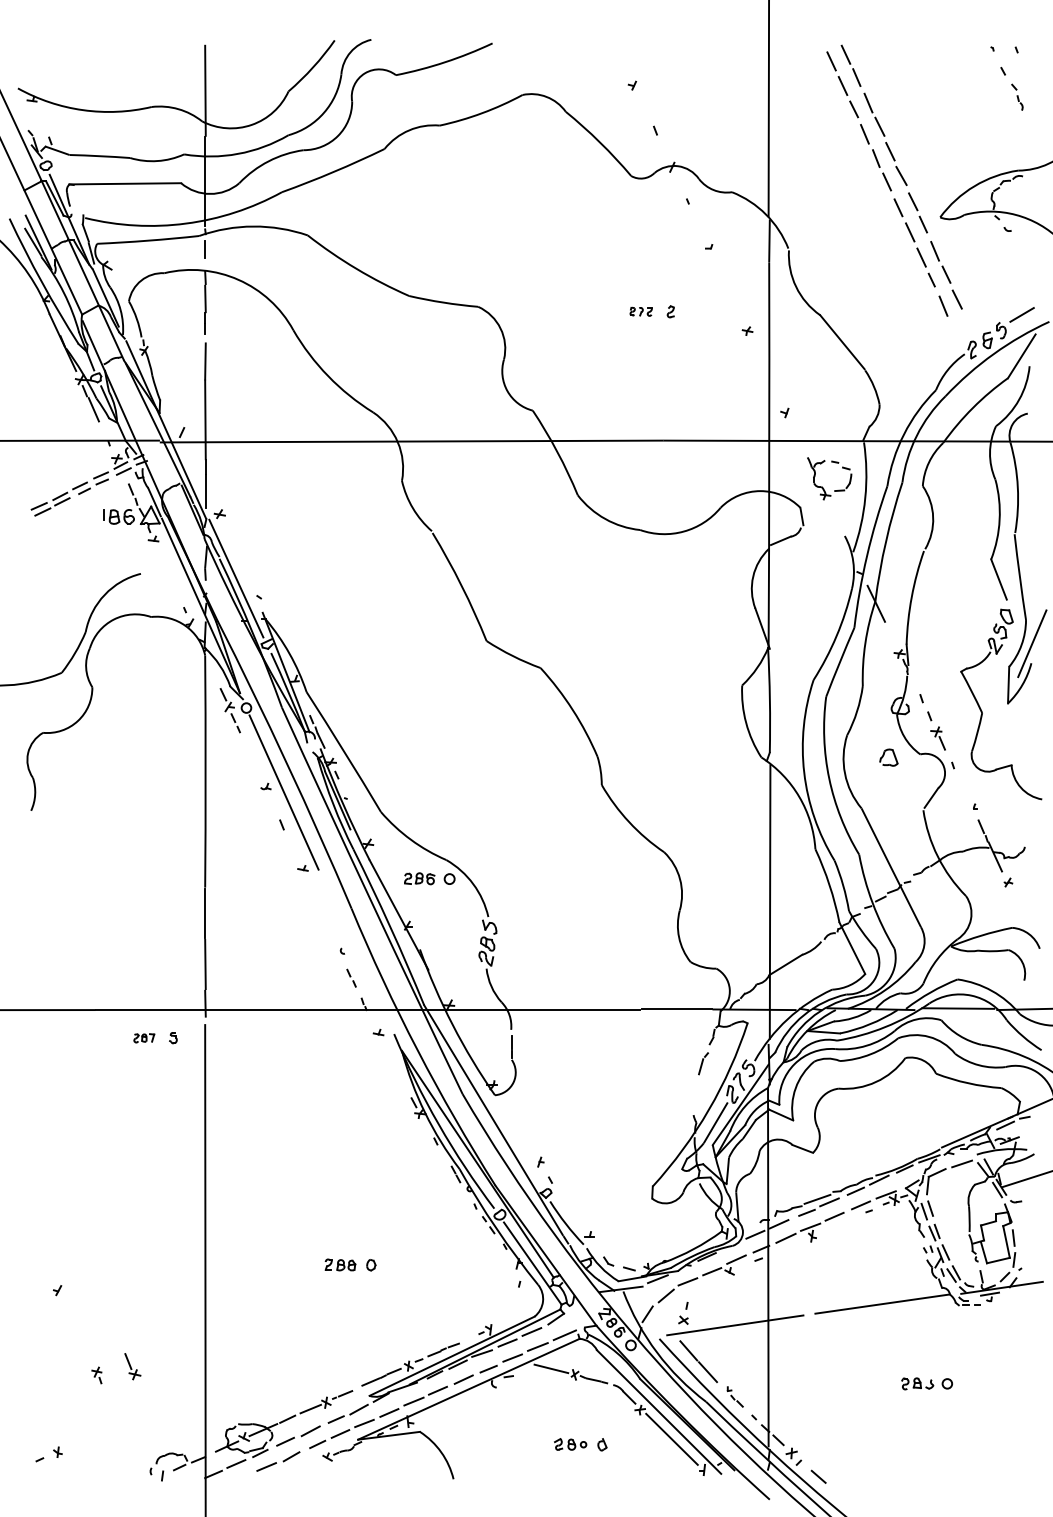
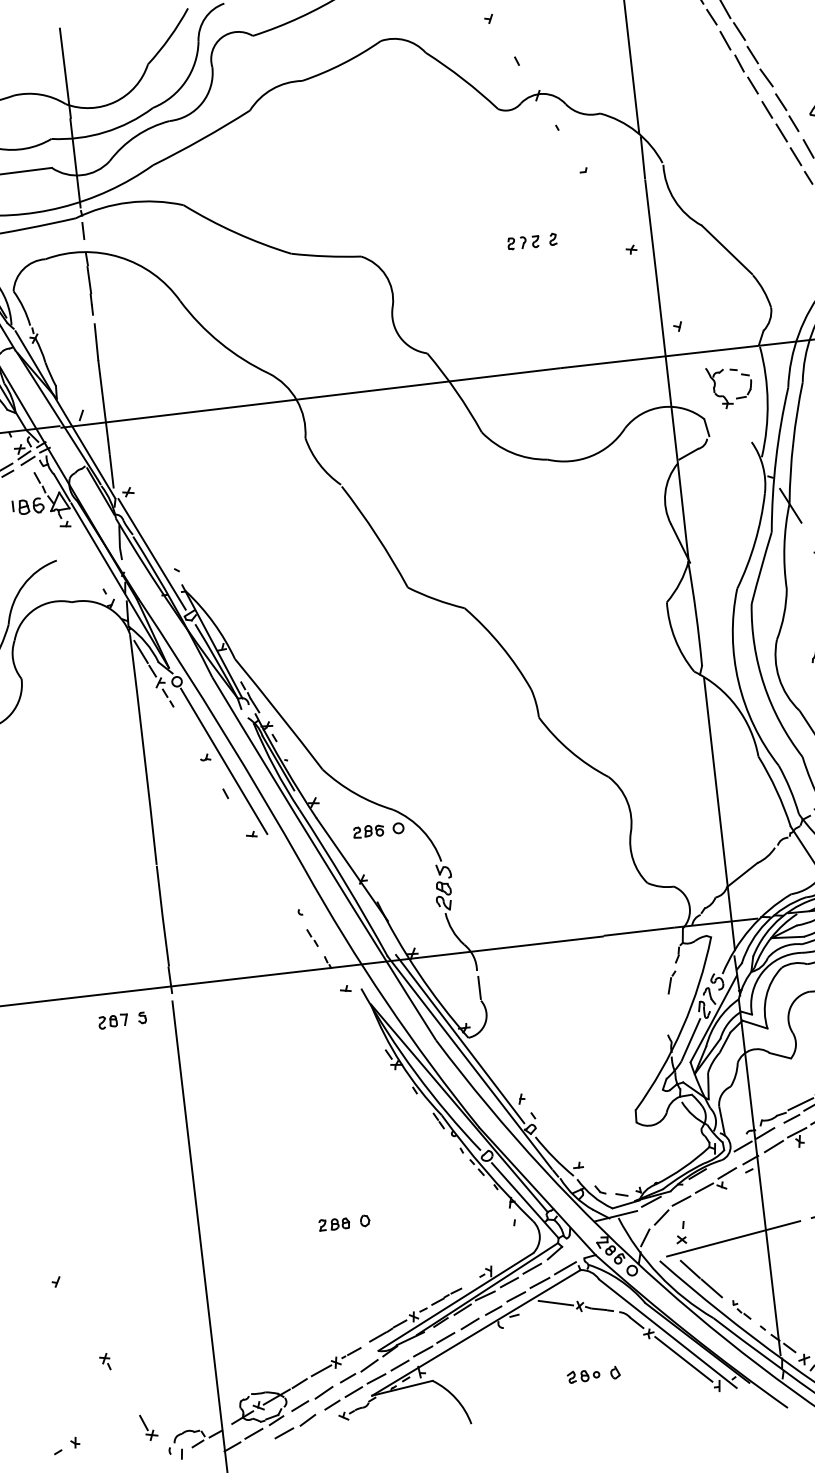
part: (641, 311) -> (523, 242), size x1.43
line: (213, 674) -> (140, 652), added
part: (144, 1038) -> (113, 1021), size x1.43
line: (486, 1095) -> (460, 1039), added
part: (132, 1366) -> (148, 1427), moved

